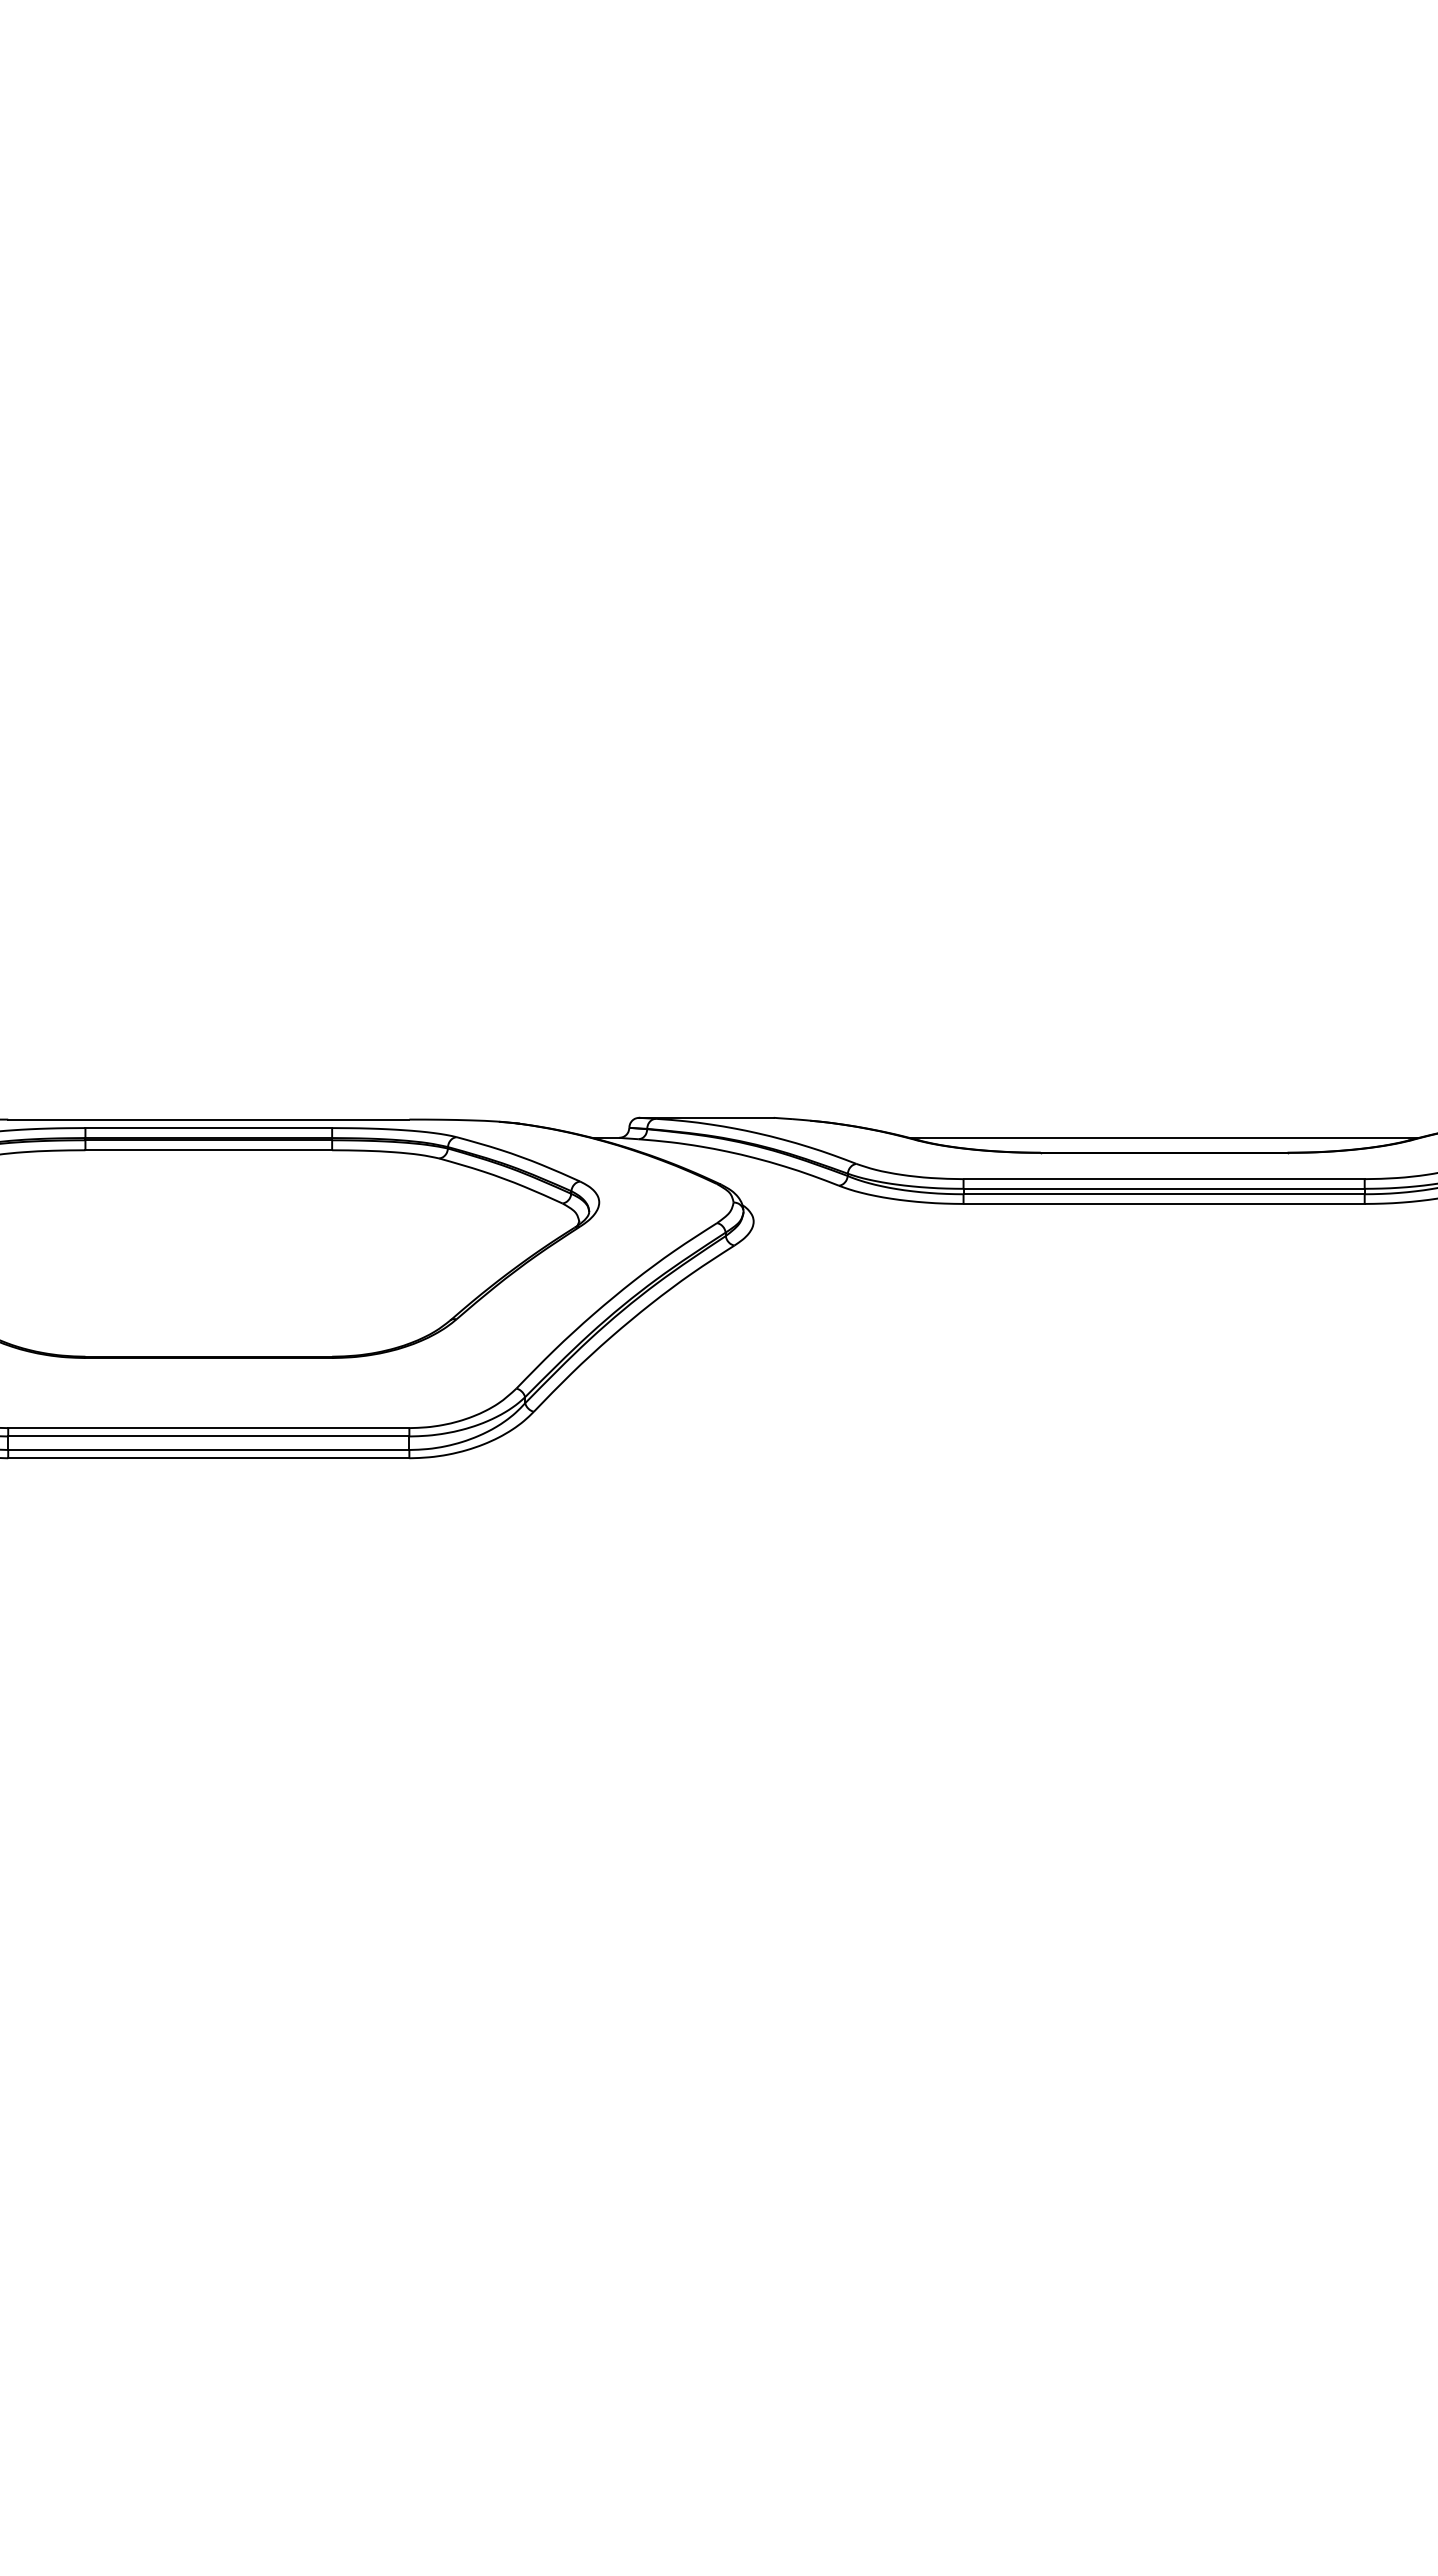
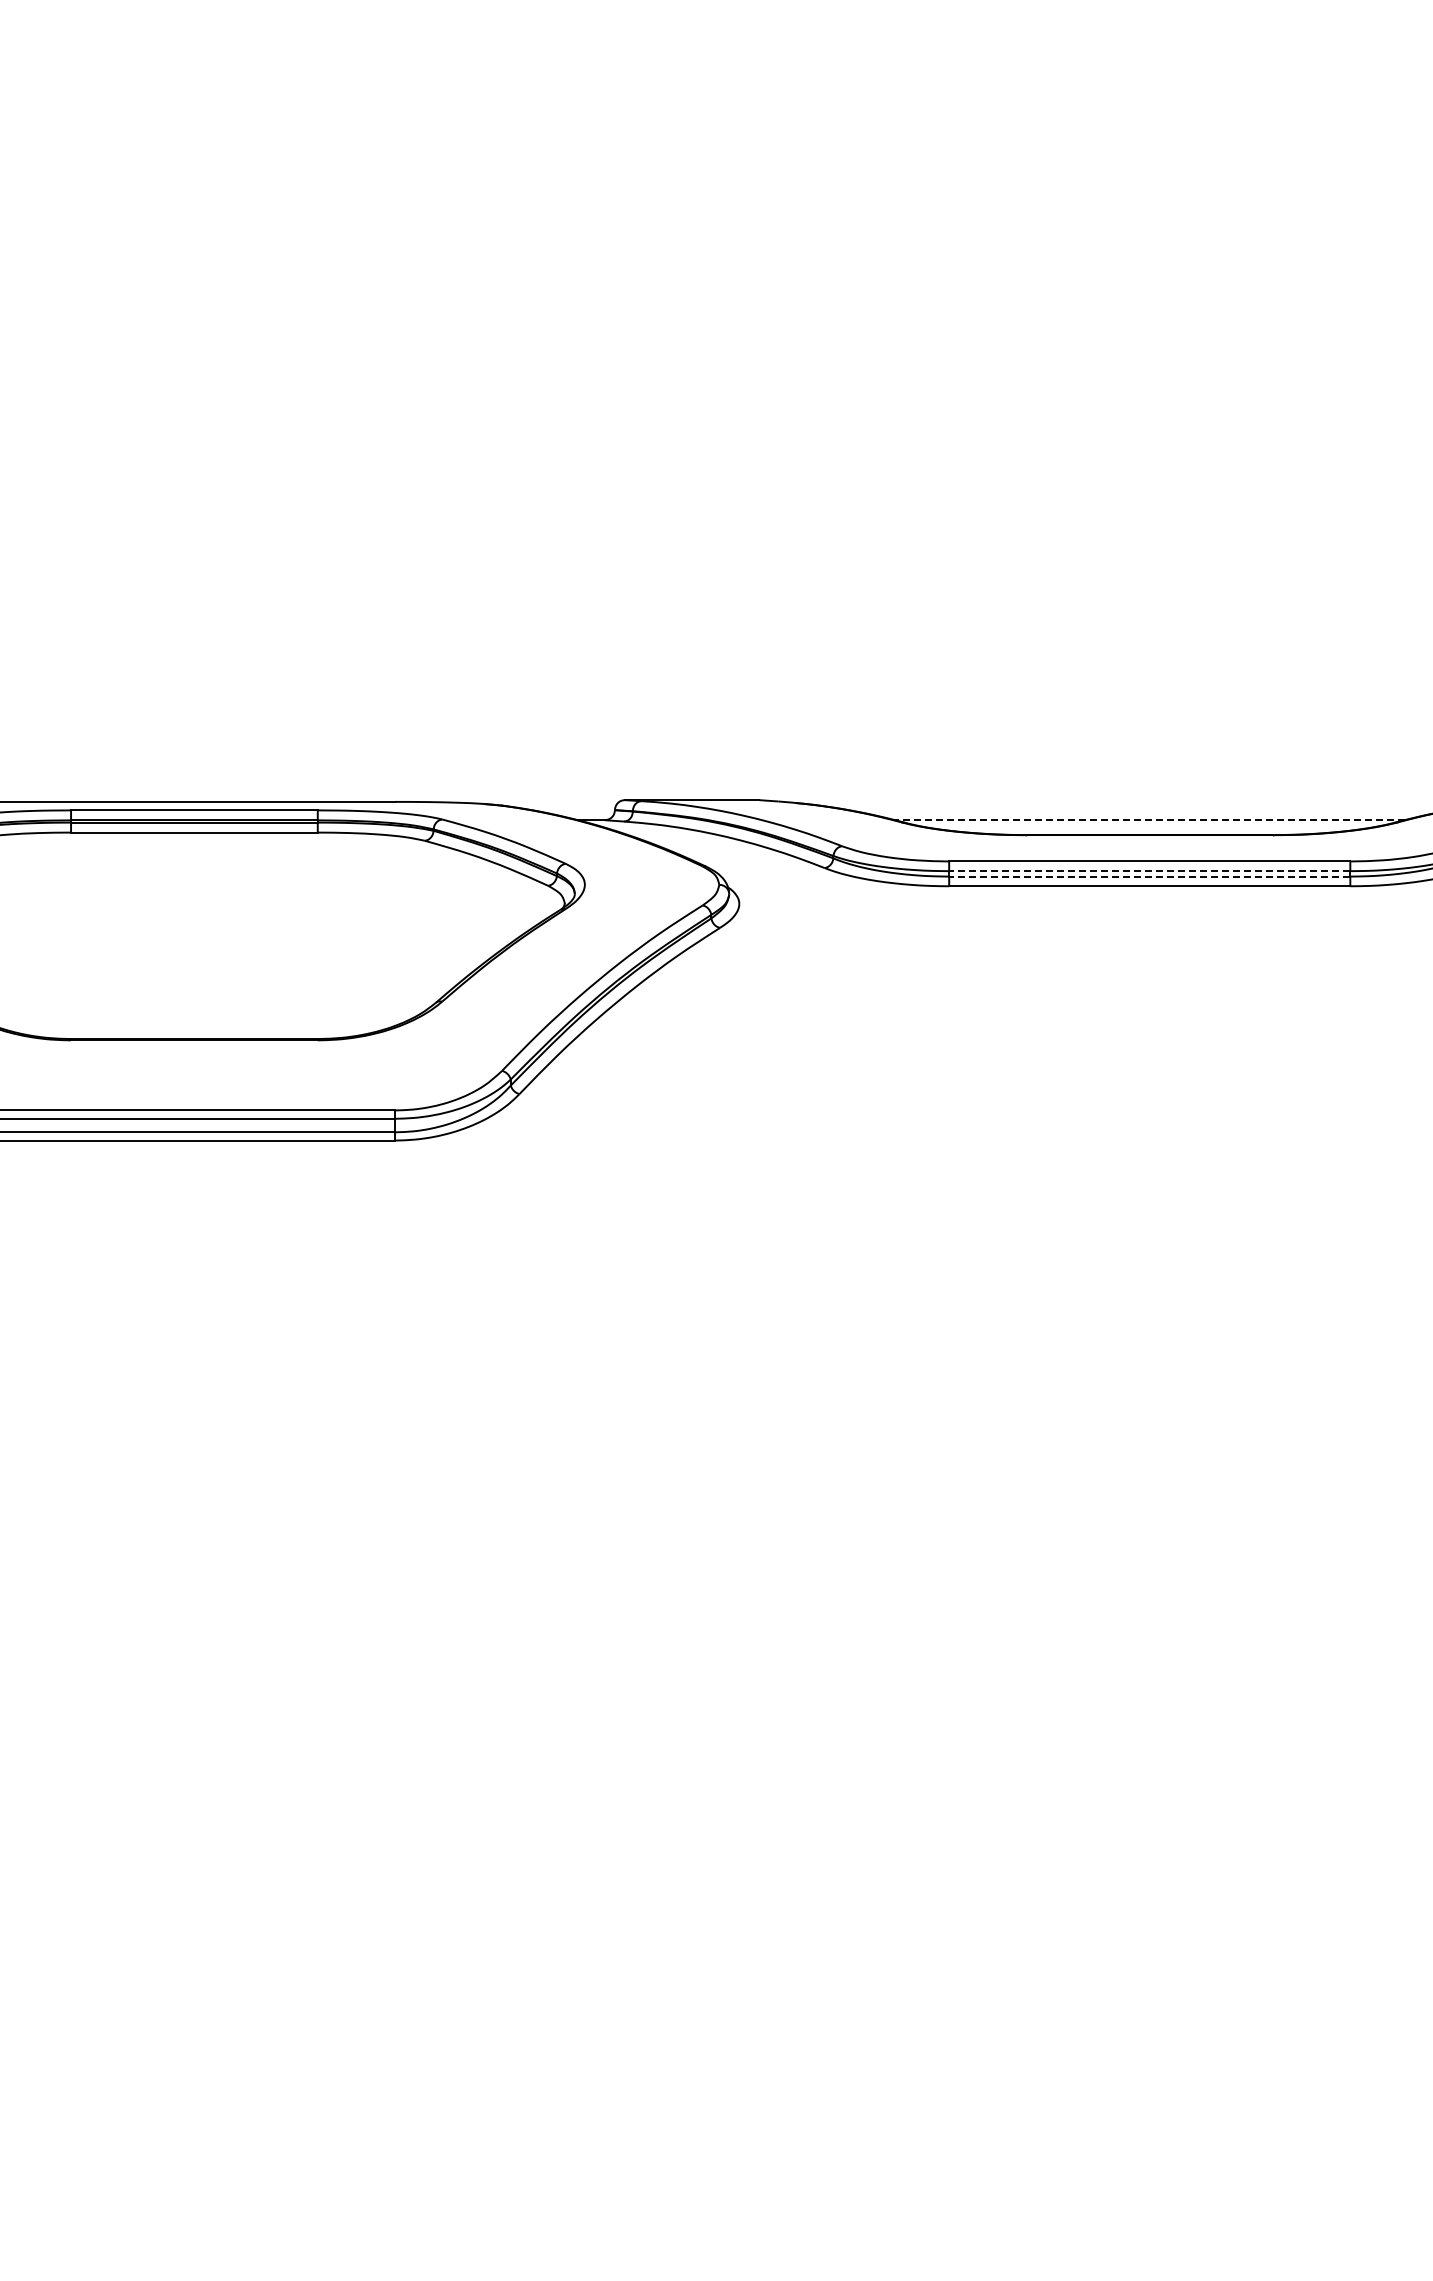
line: (1163, 1137) -> (1149, 819), solid -> dashed
line: (1164, 1188) -> (1150, 870), solid -> dashed
line: (1164, 1194) -> (1150, 876), solid -> dashed

